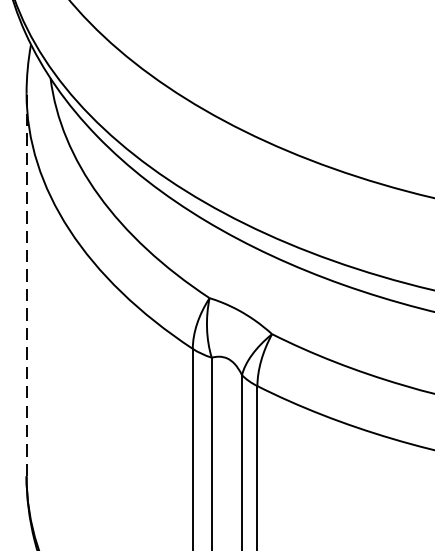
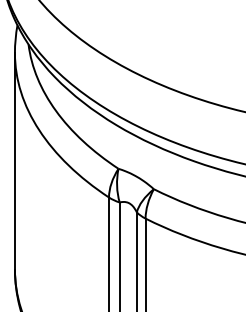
line: (25, 283) -> (14, 160), dashed -> solid

